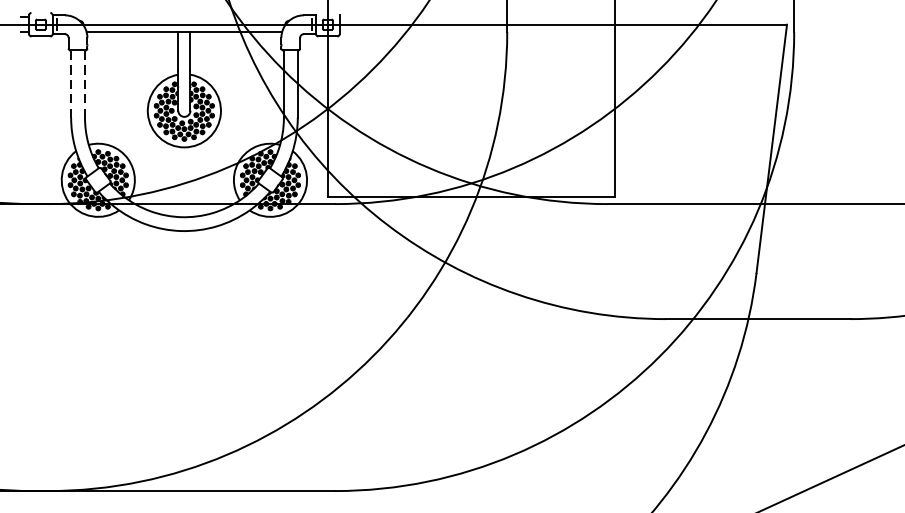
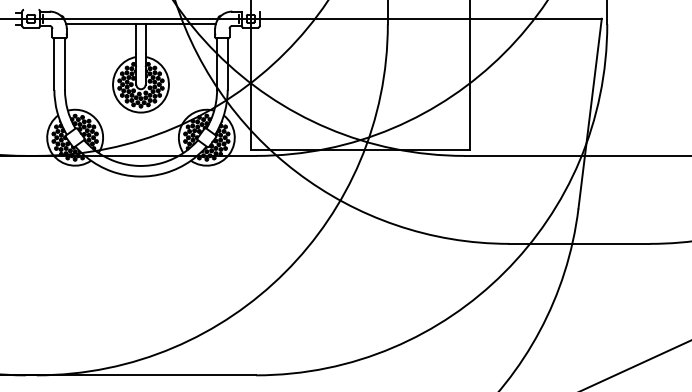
line: (71, 84) -> (54, 64), dashed -> solid
line: (85, 84) -> (65, 64), dashed -> solid

